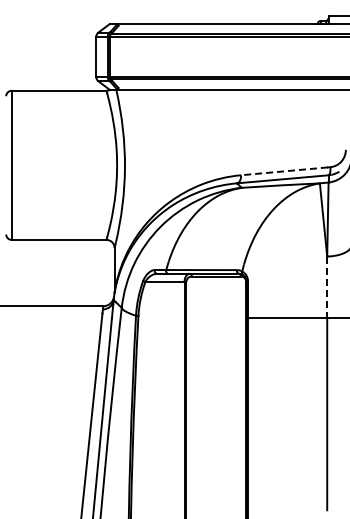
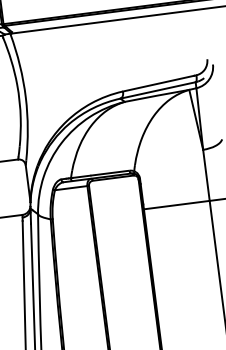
line: (284, 171) -> (158, 83), dashed -> solid
line: (327, 287) -> (206, 175), dashed -> solid

